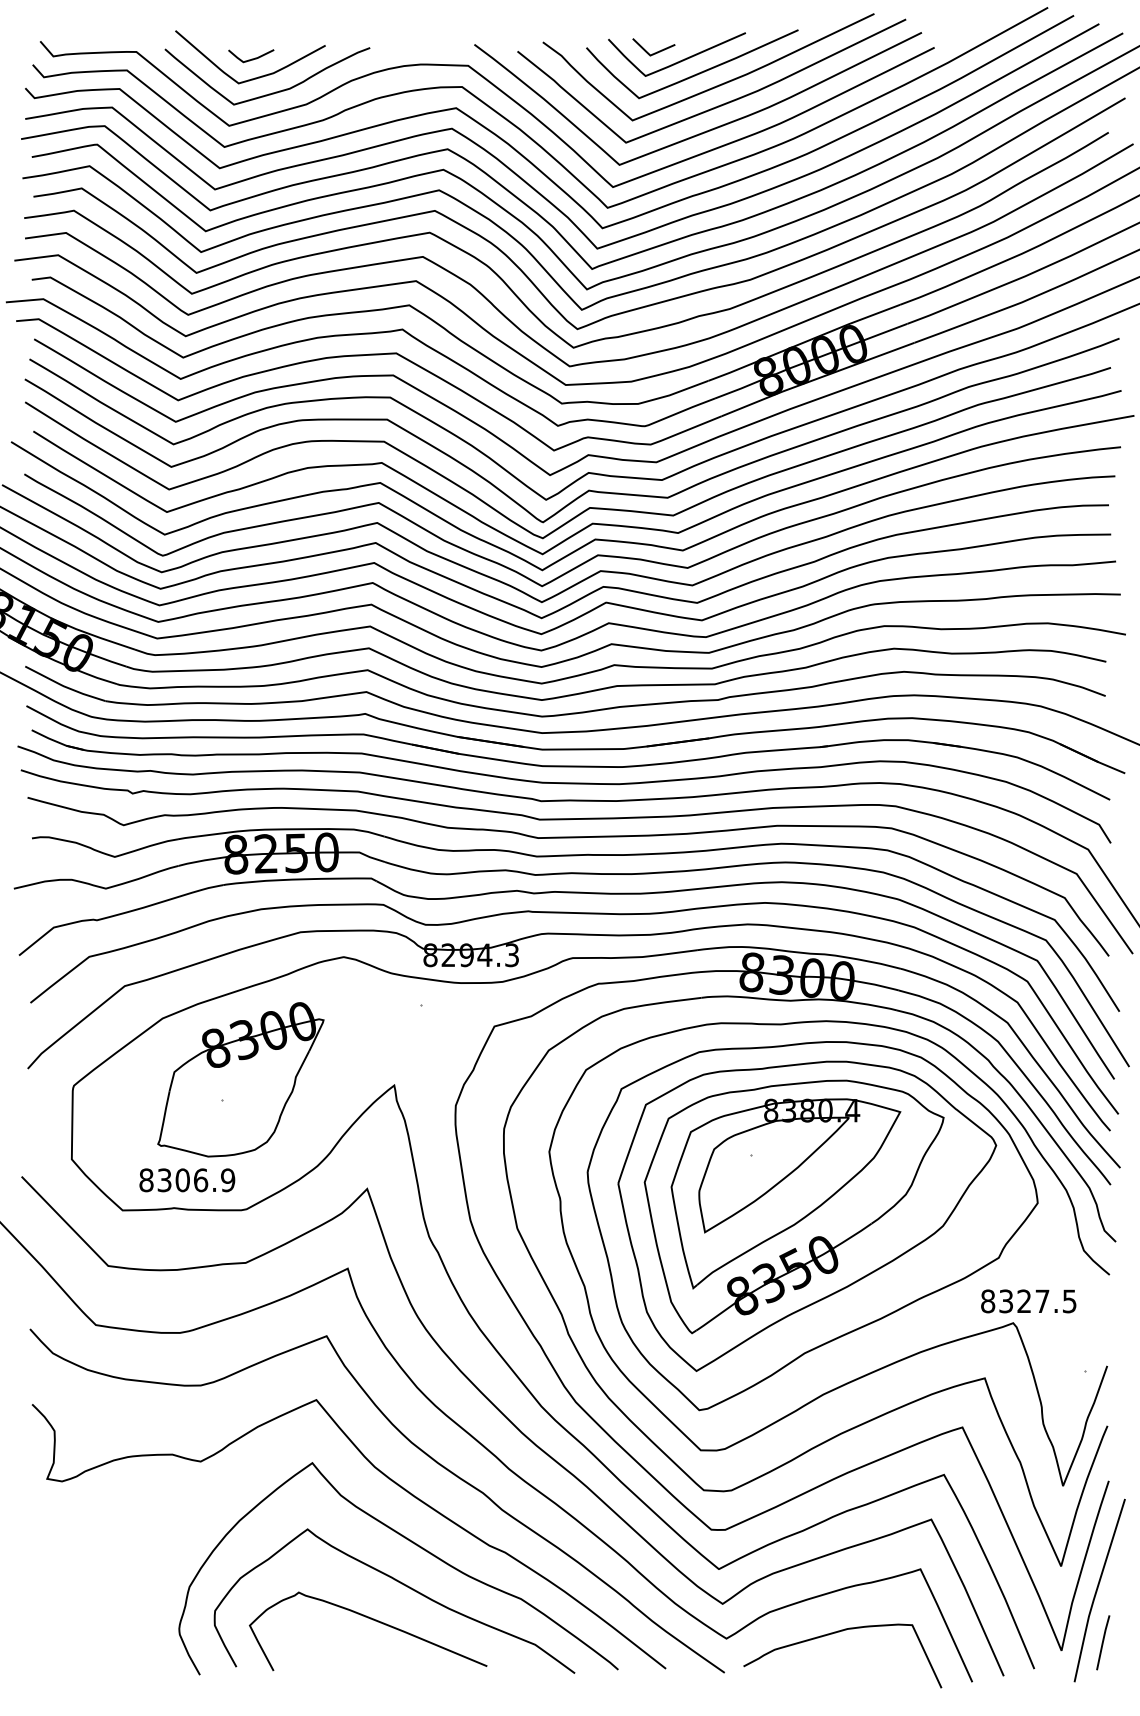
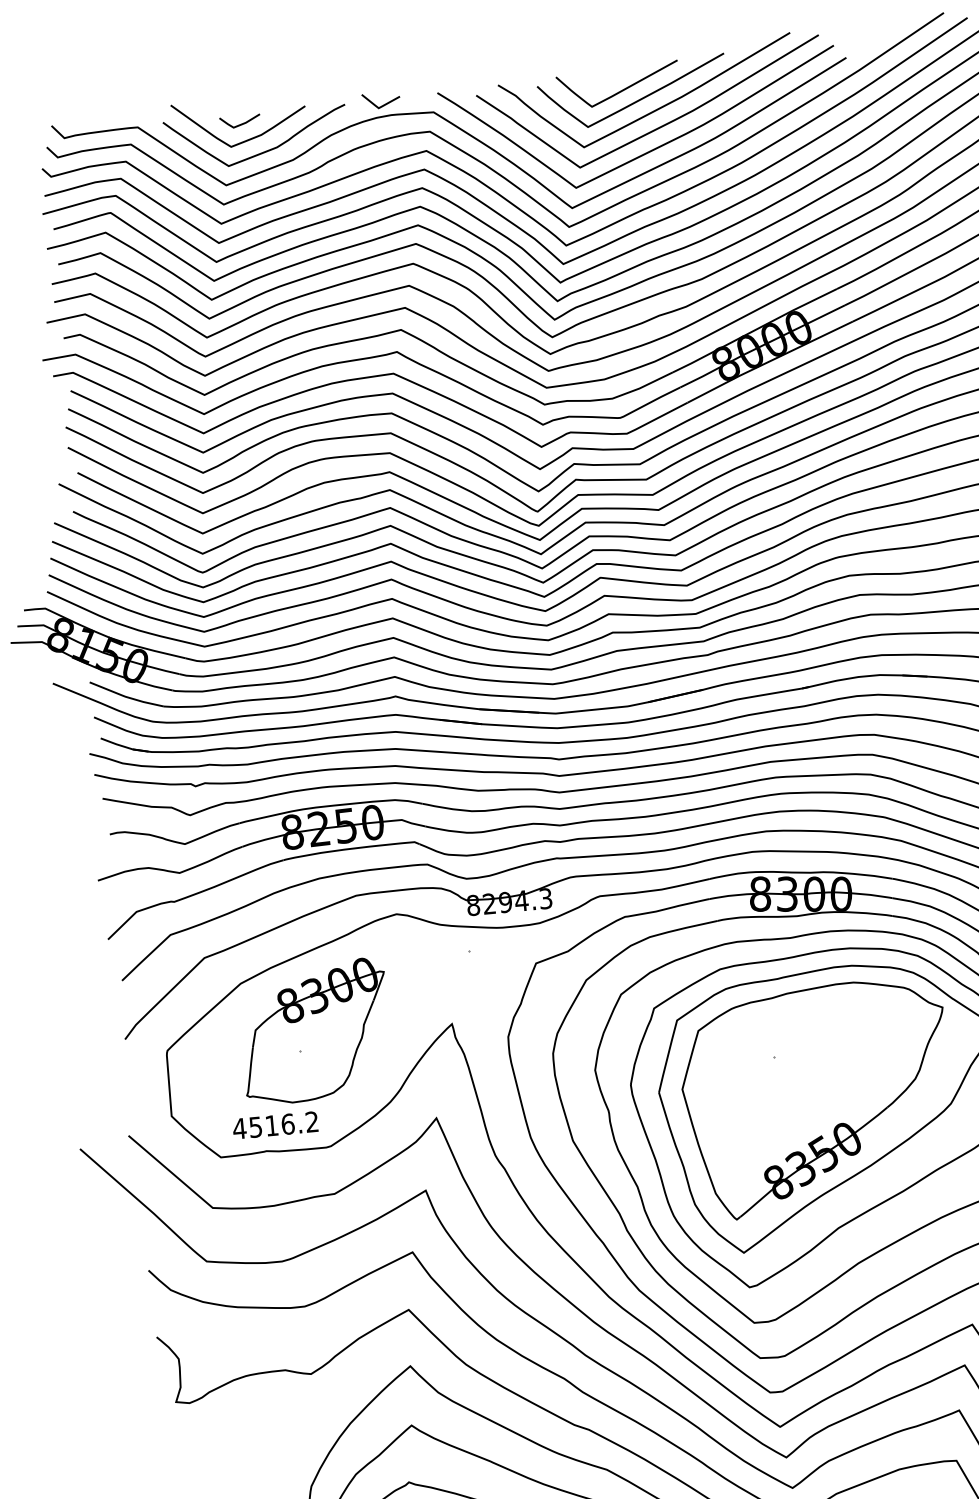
line: (654, 52) -> (382, 105), moved
text: (186, 1180) -> (275, 1125), 8306.9 -> 4516.2
part: (785, 1193) -> (808, 1087), removed

